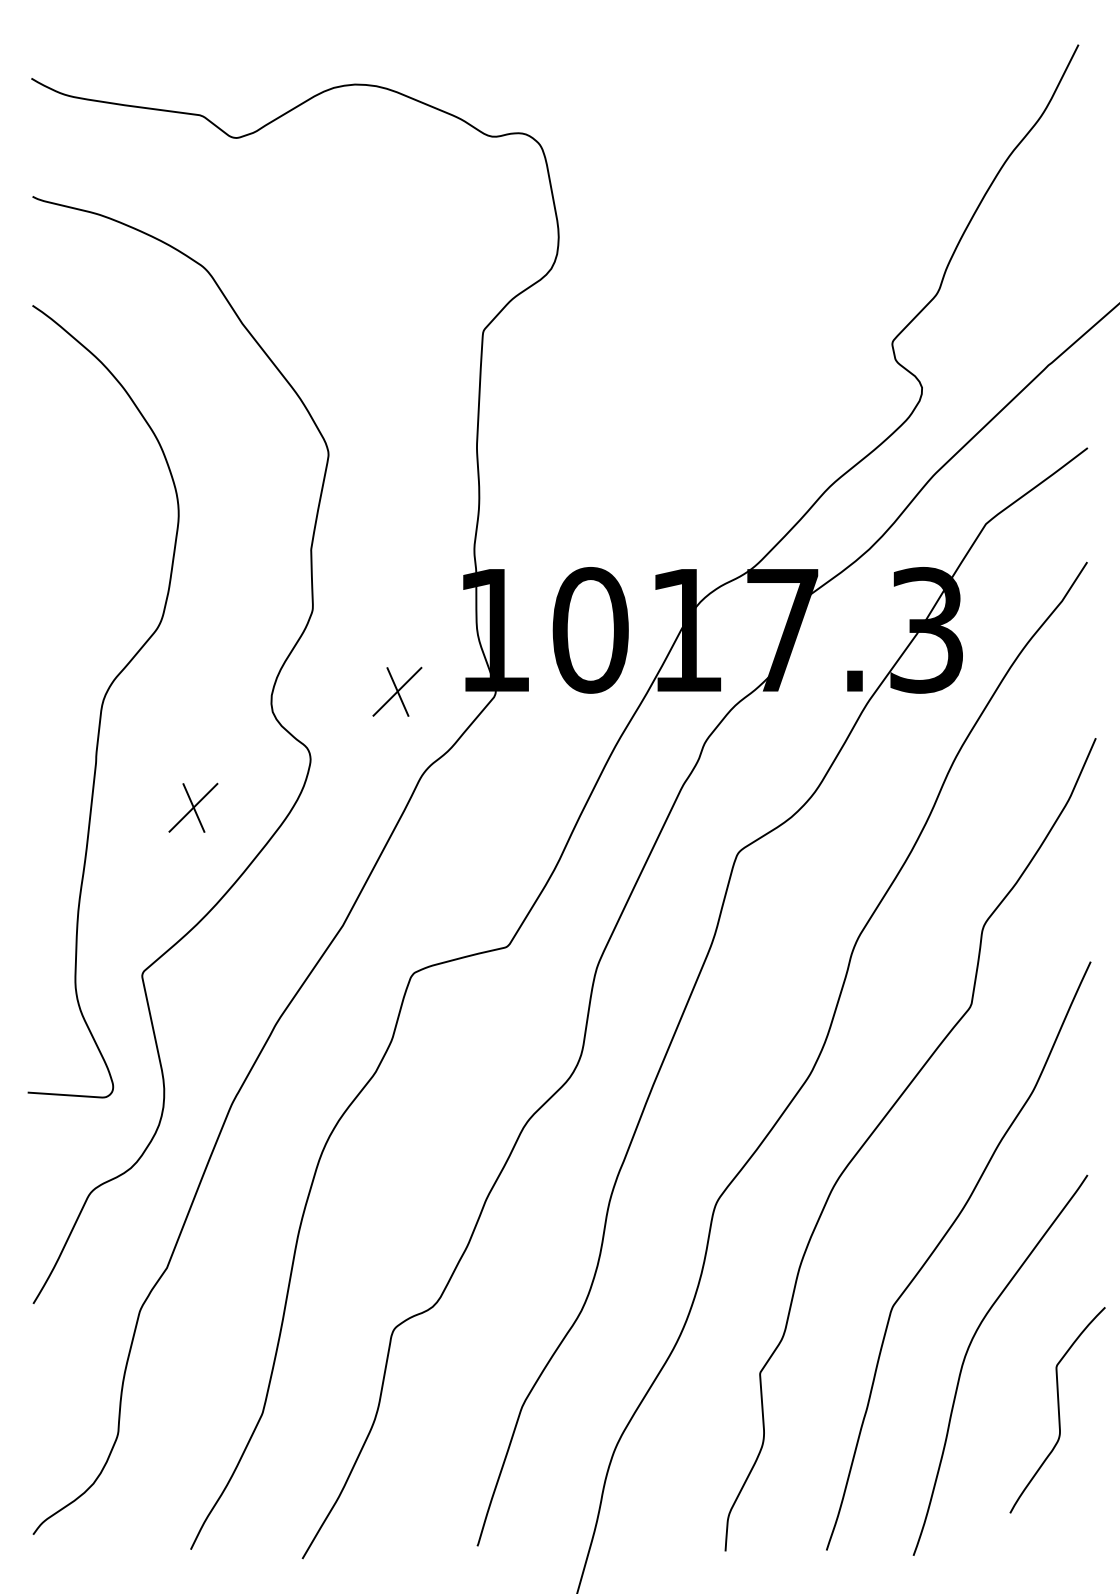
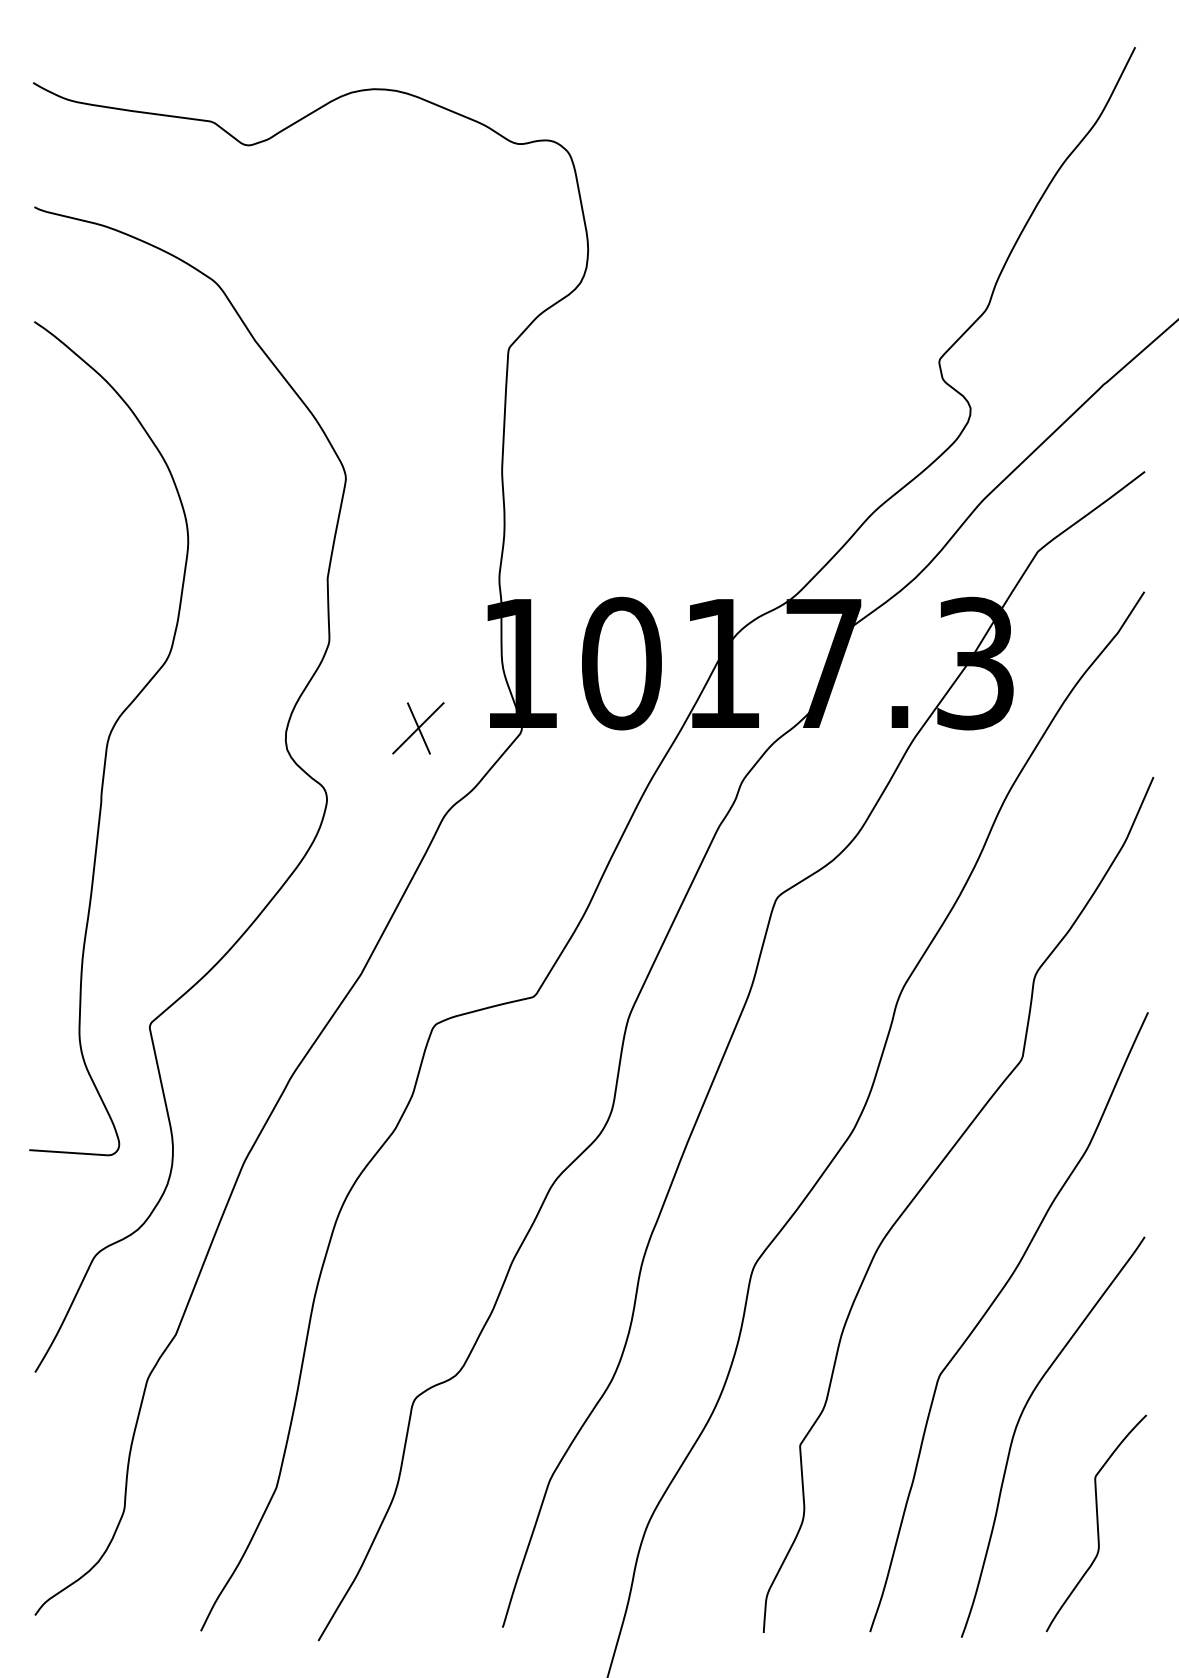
part: (193, 807) -> (203, 850), removed
curve: (1057, 1409) -> (1096, 1522), moved

